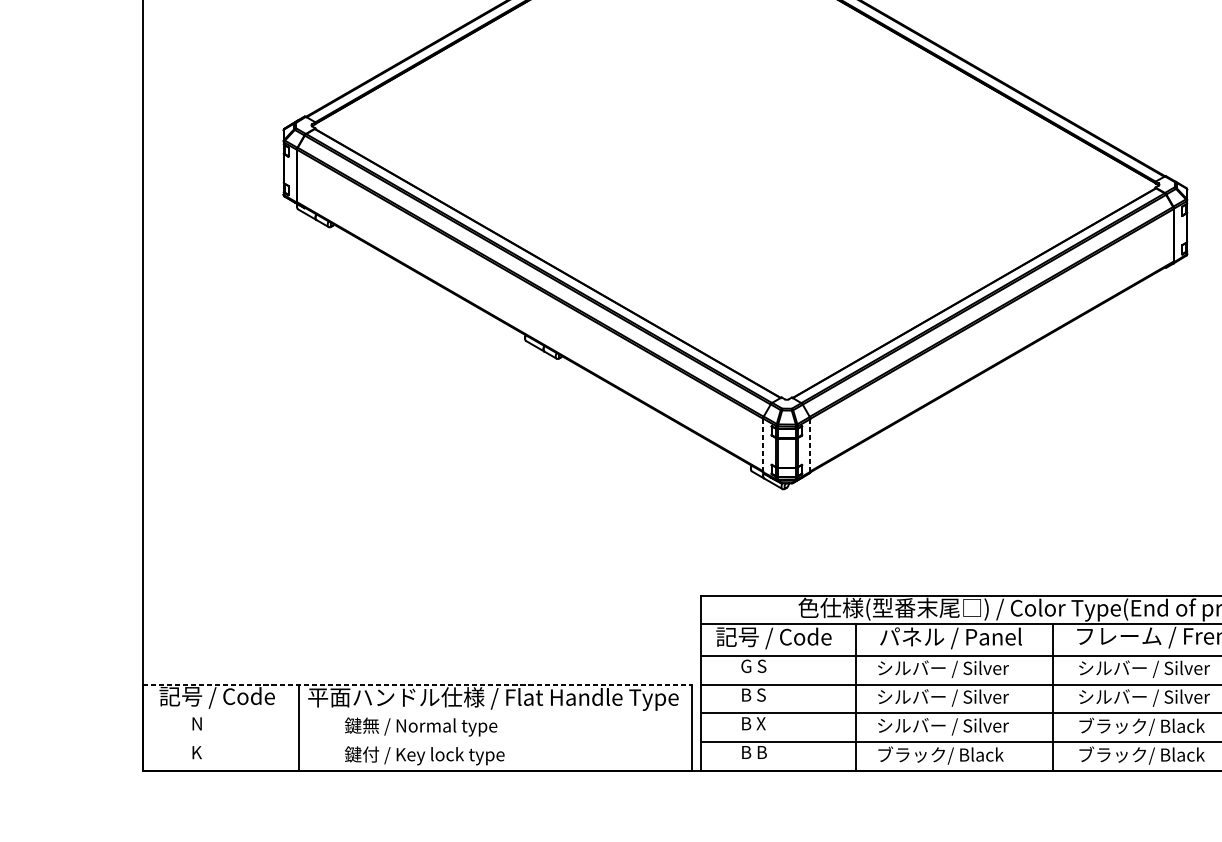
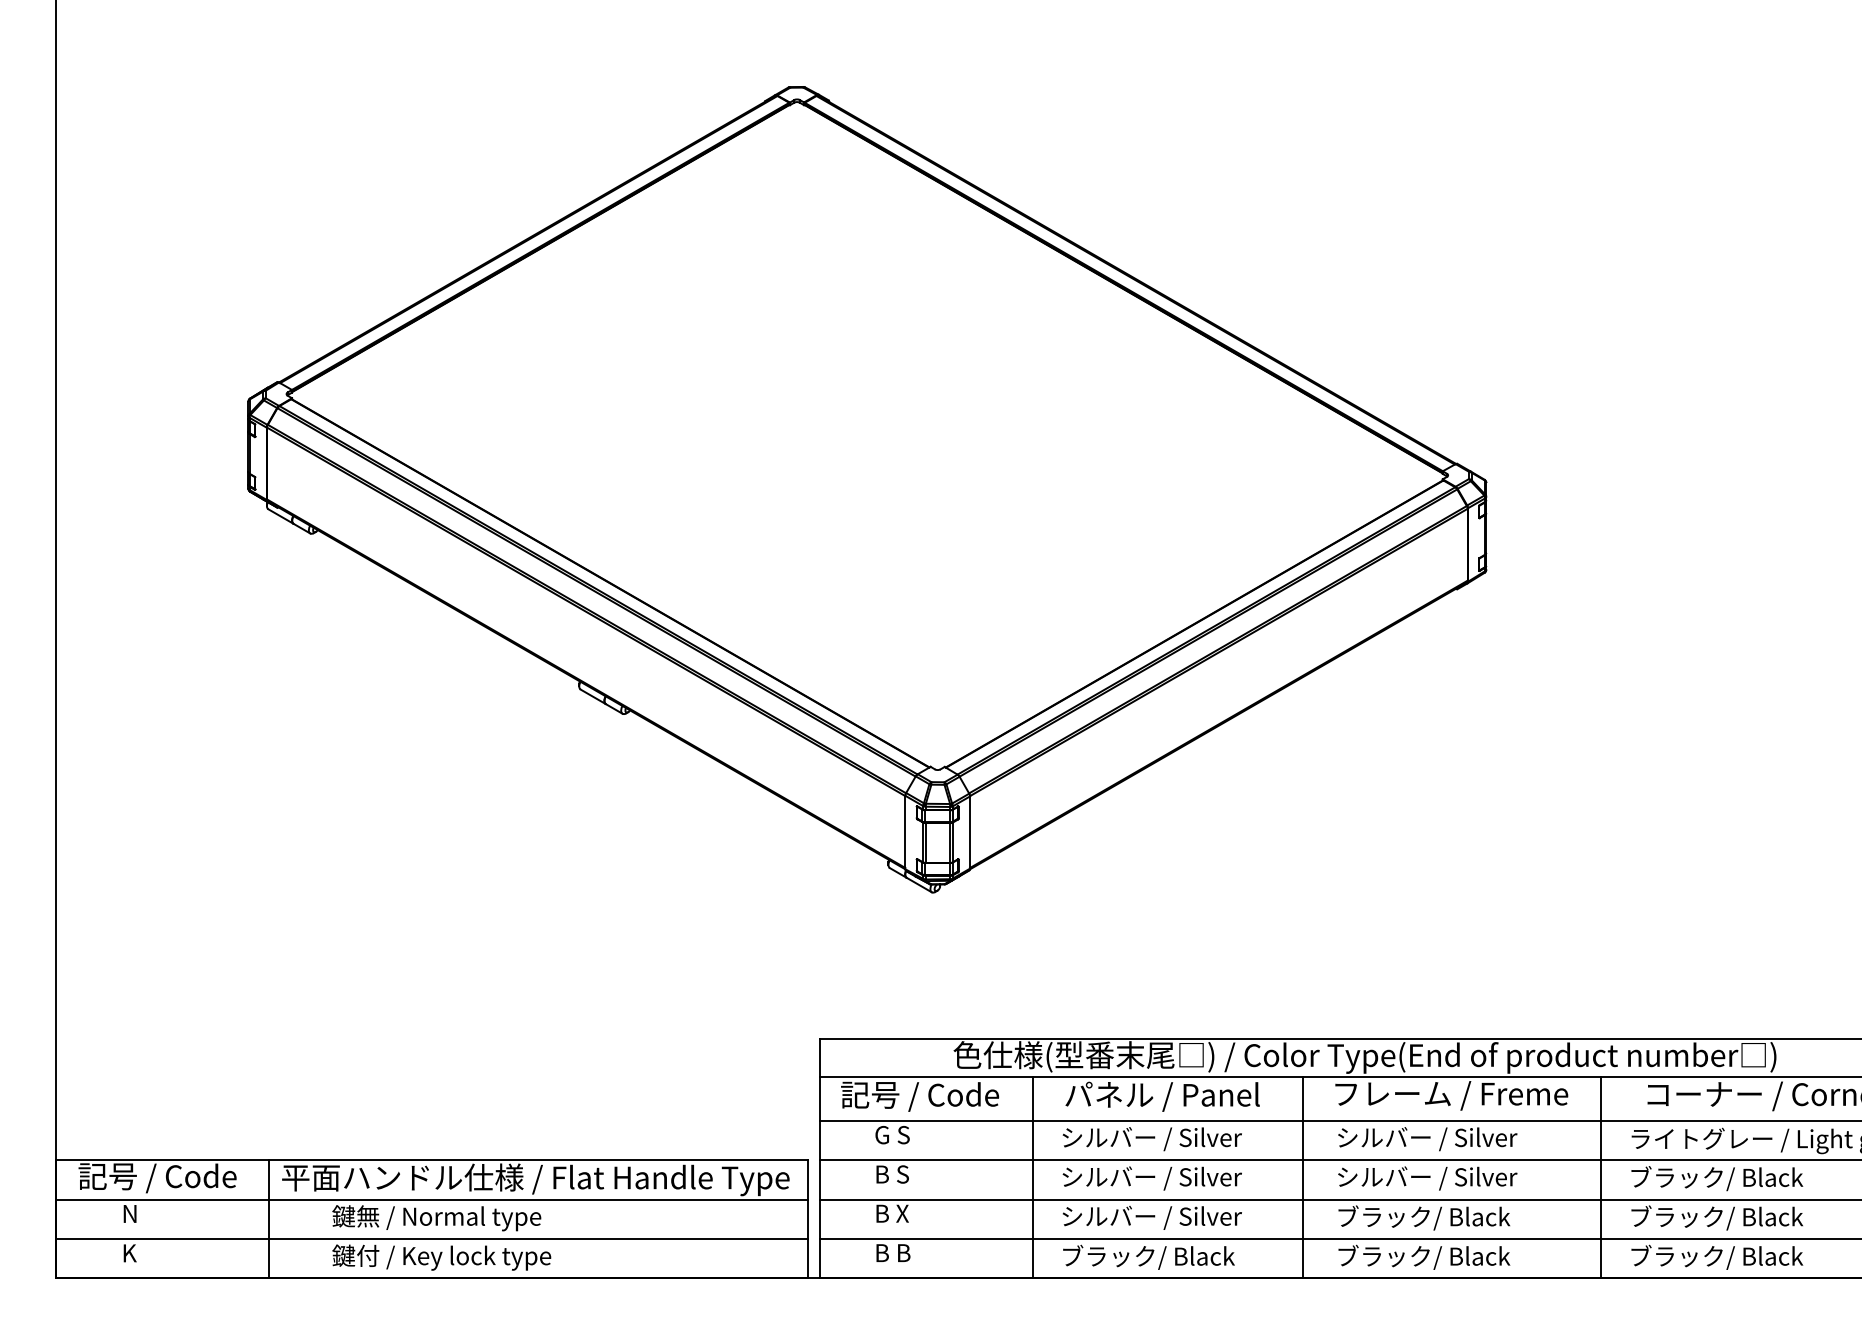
line: (763, 445) -> (905, 832), dashed -> solid
line: (810, 446) -> (970, 833), dashed -> solid
line: (417, 684) -> (431, 1160), dashed -> solid
line: (417, 713) -> (431, 1199), added
line: (417, 742) -> (431, 1239), added

